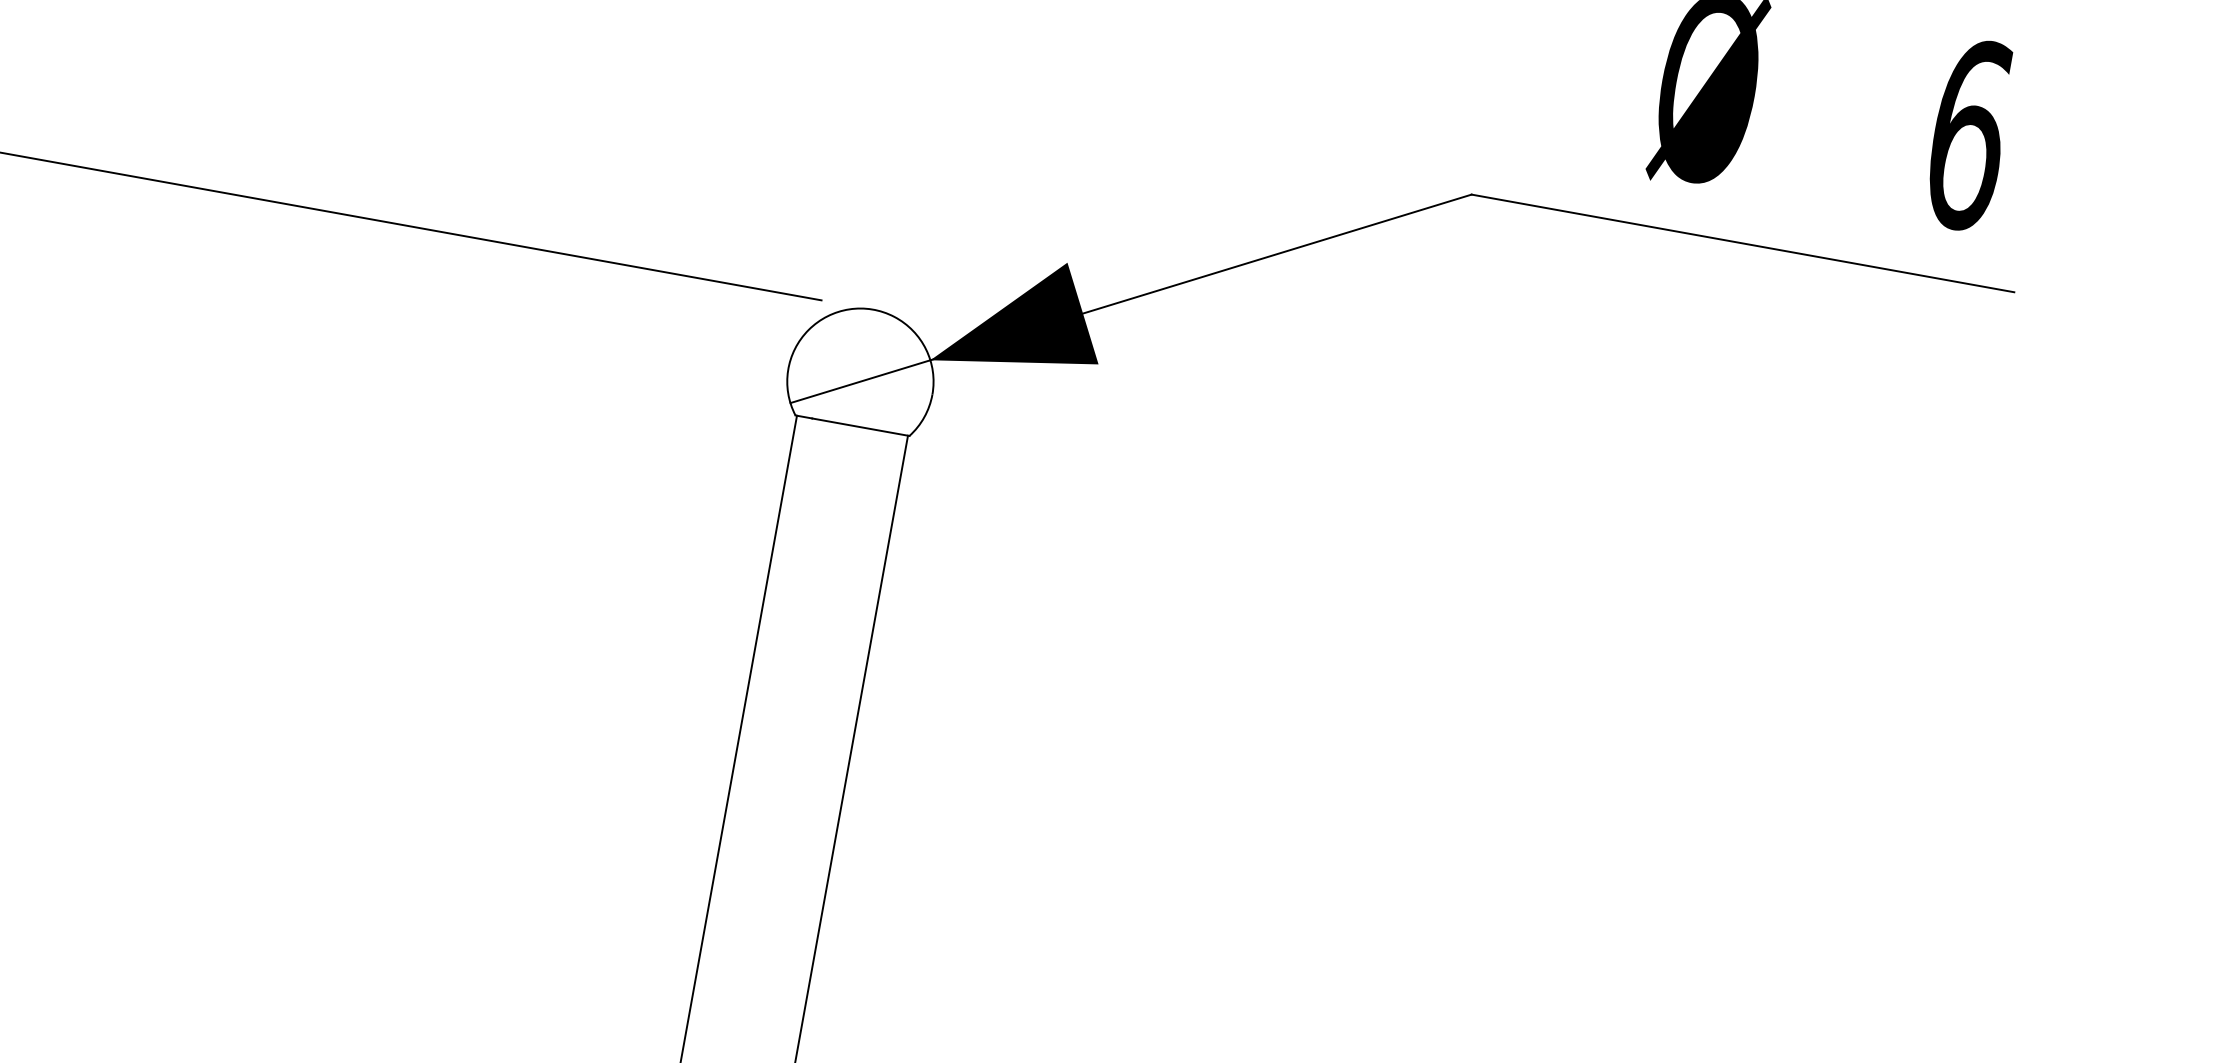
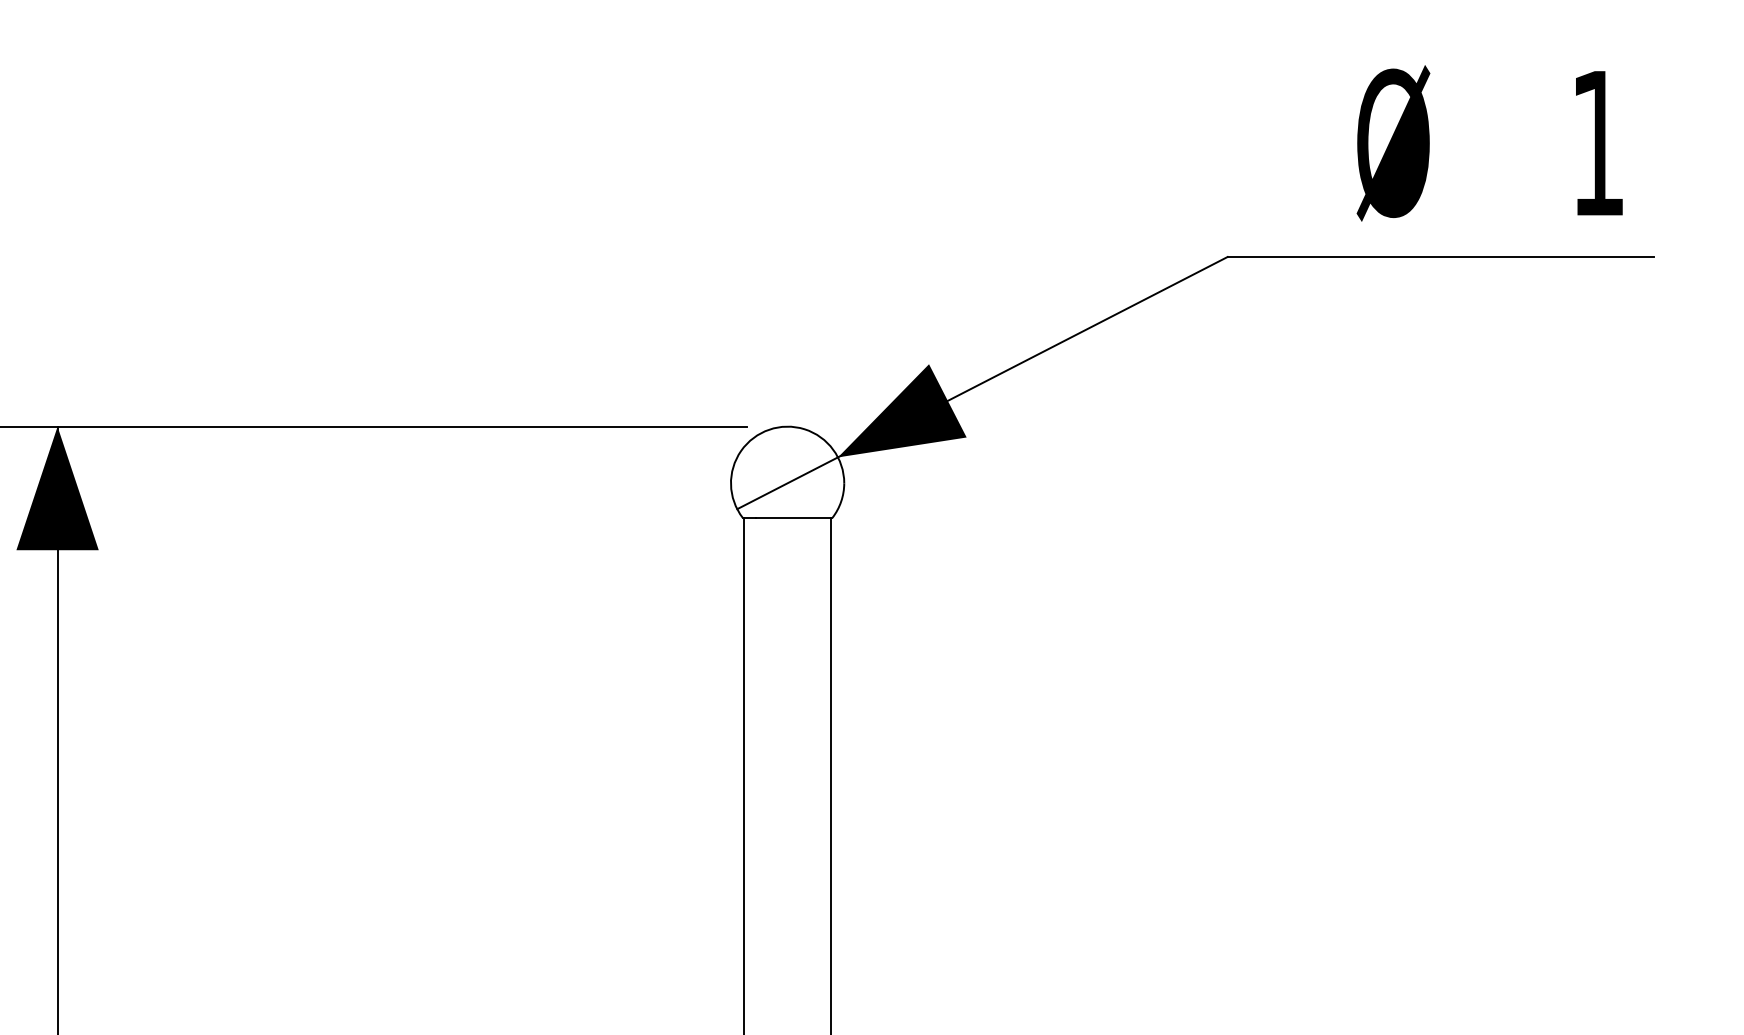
text: (1969, 135) -> (1598, 143), 6 -> 1

